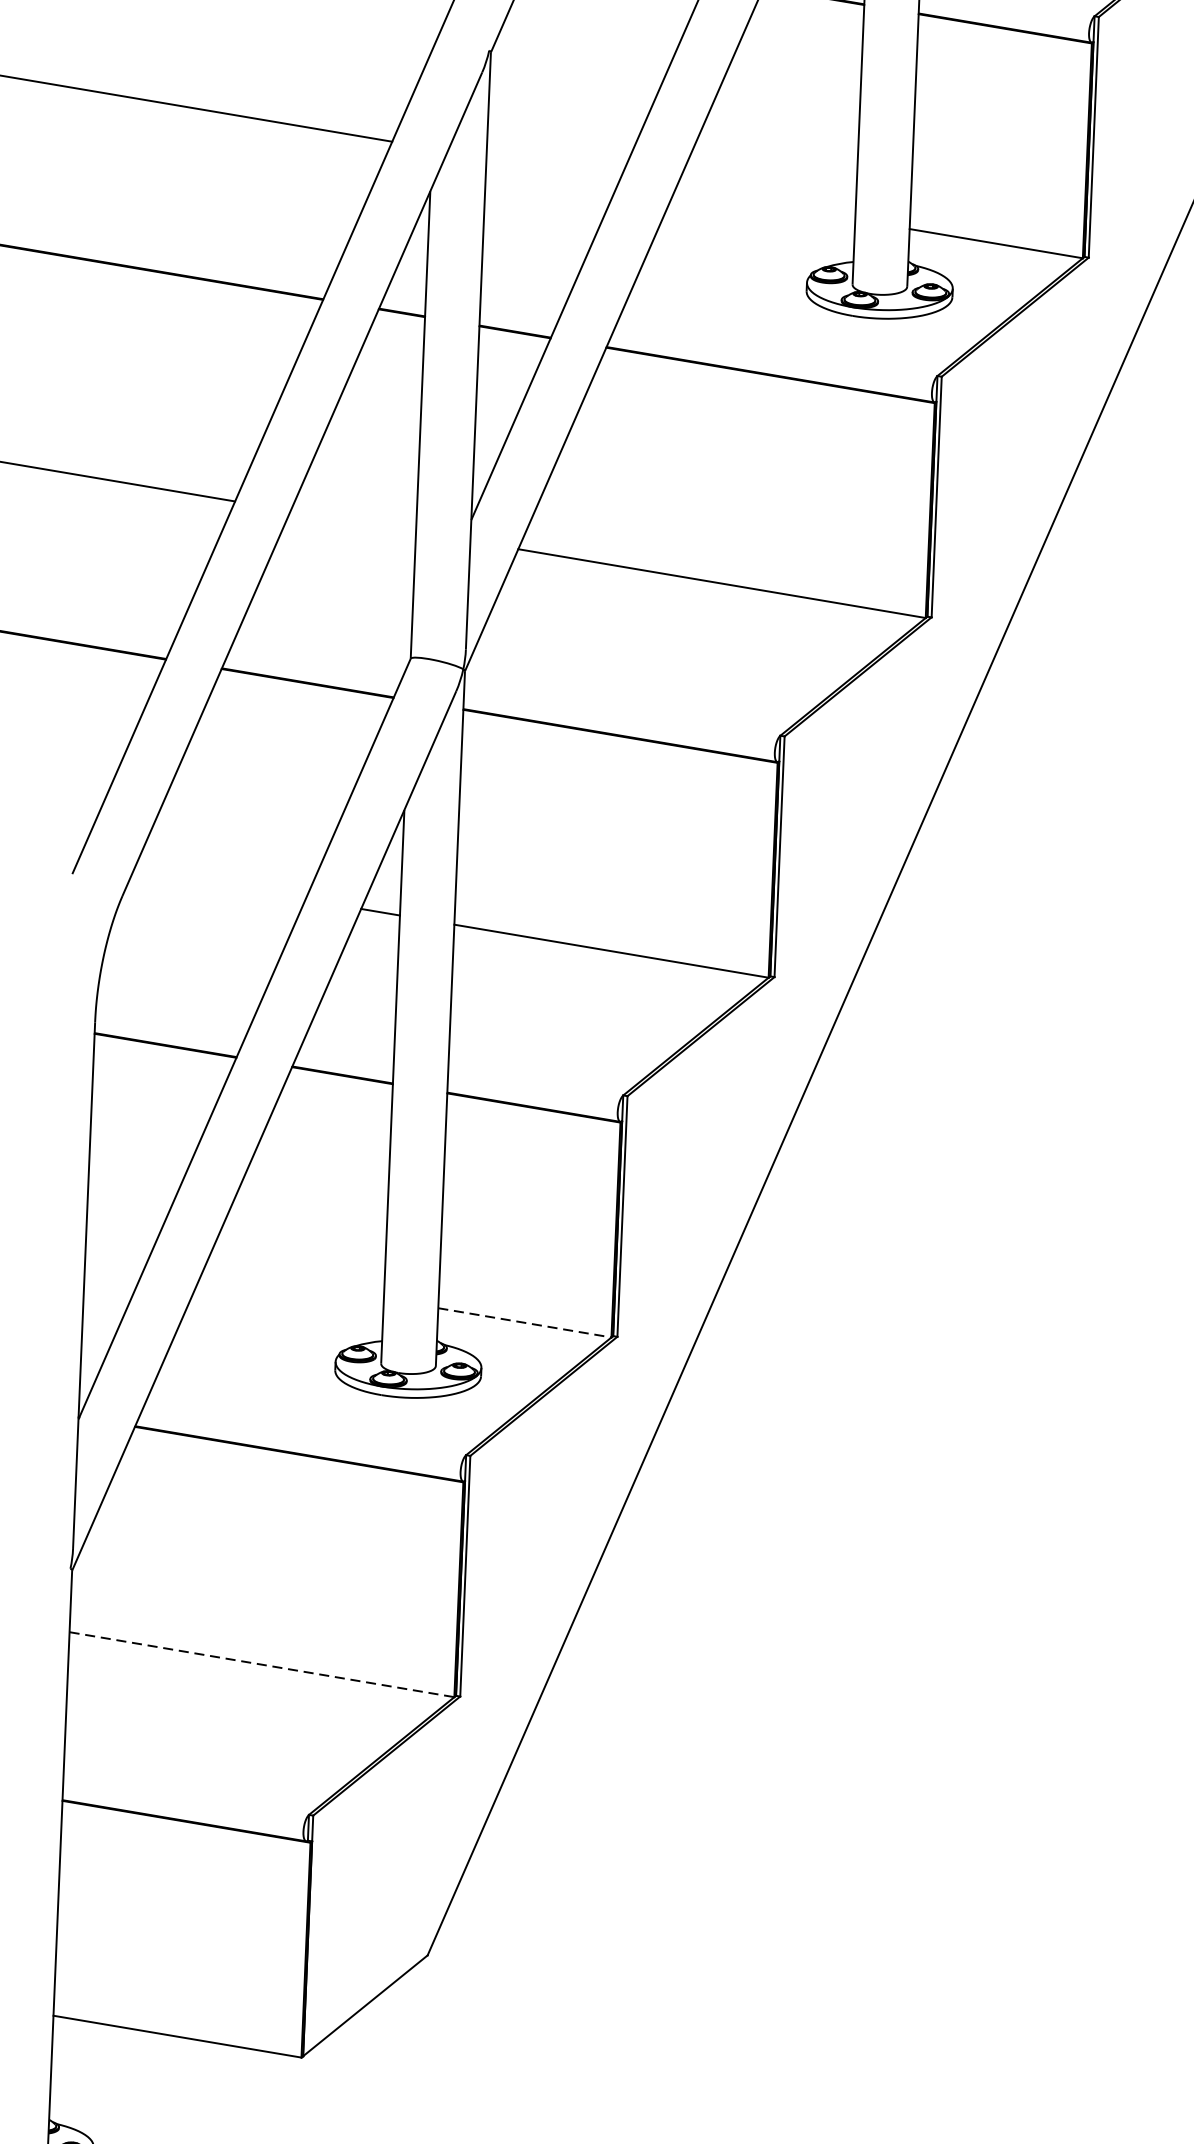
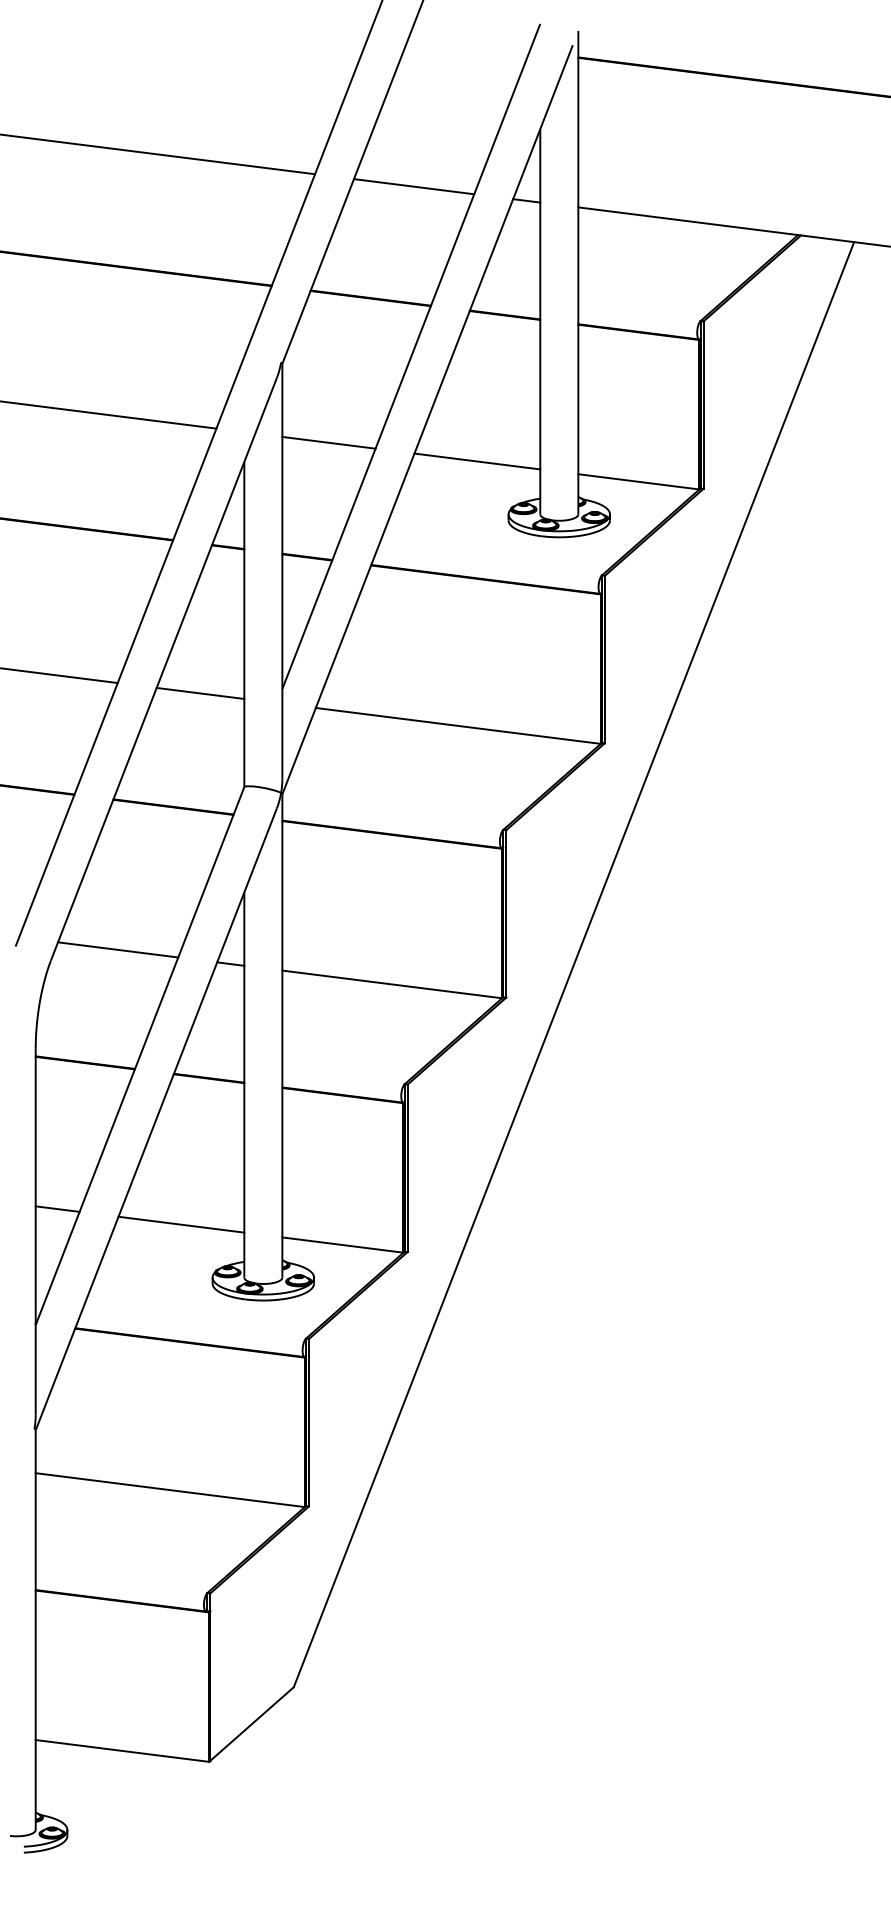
line: (552, 168) -> (328, 442), added
line: (765, 204) -> (477, 461), added
line: (353, 520) -> (200, 692), added
line: (220, 884) -> (118, 949), added
line: (116, 1253) -> (57, 1208), added
line: (294, 1283) -> (181, 1224), added
line: (525, 1323) -> (343, 1245), dashed -> solid
line: (262, 1665) -> (170, 1490), dashed -> solid

